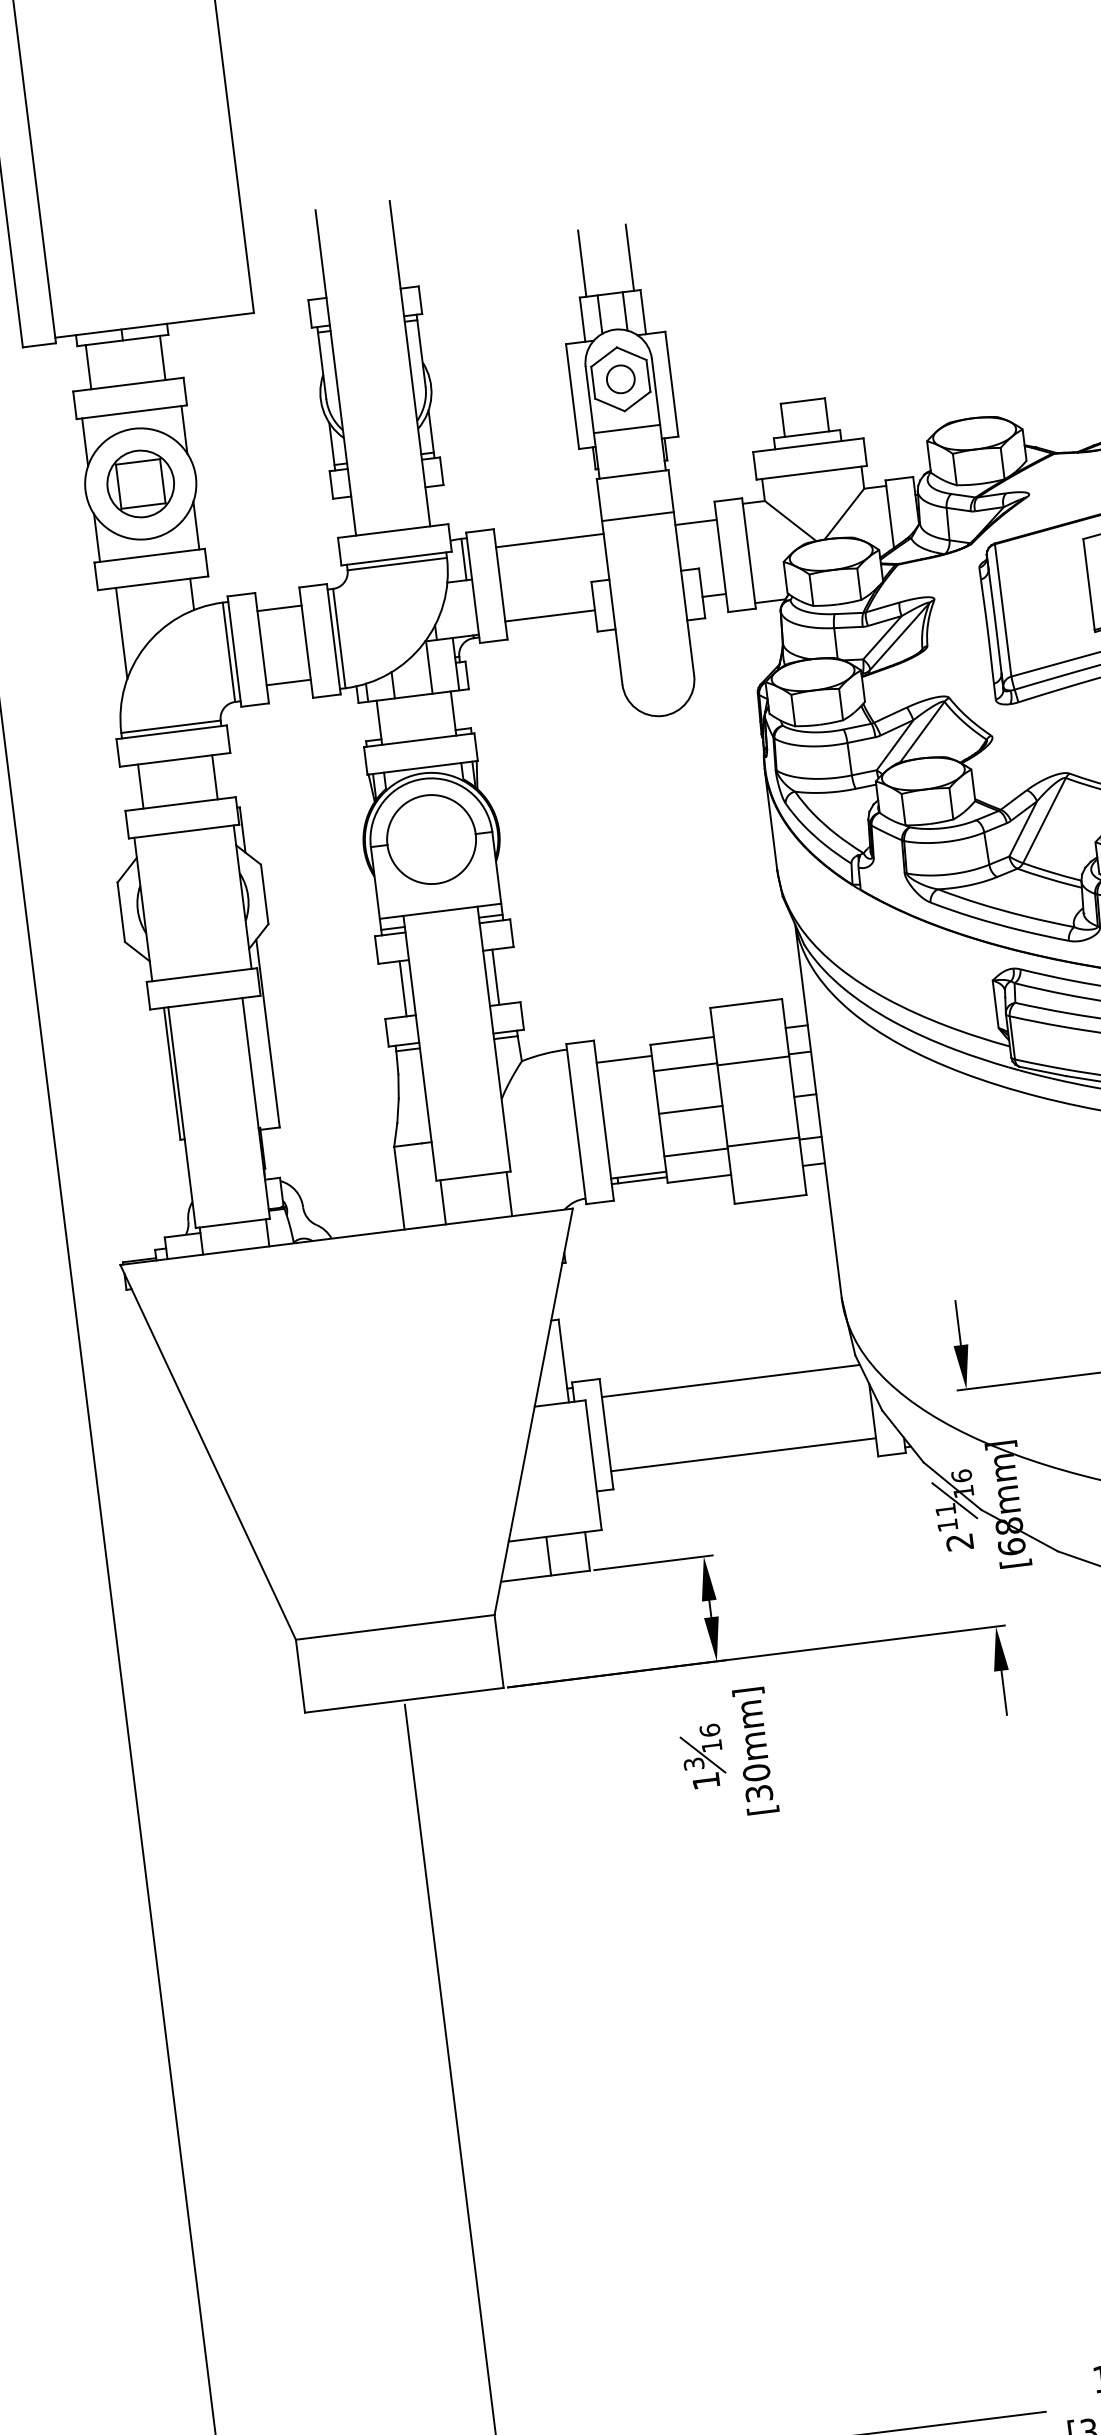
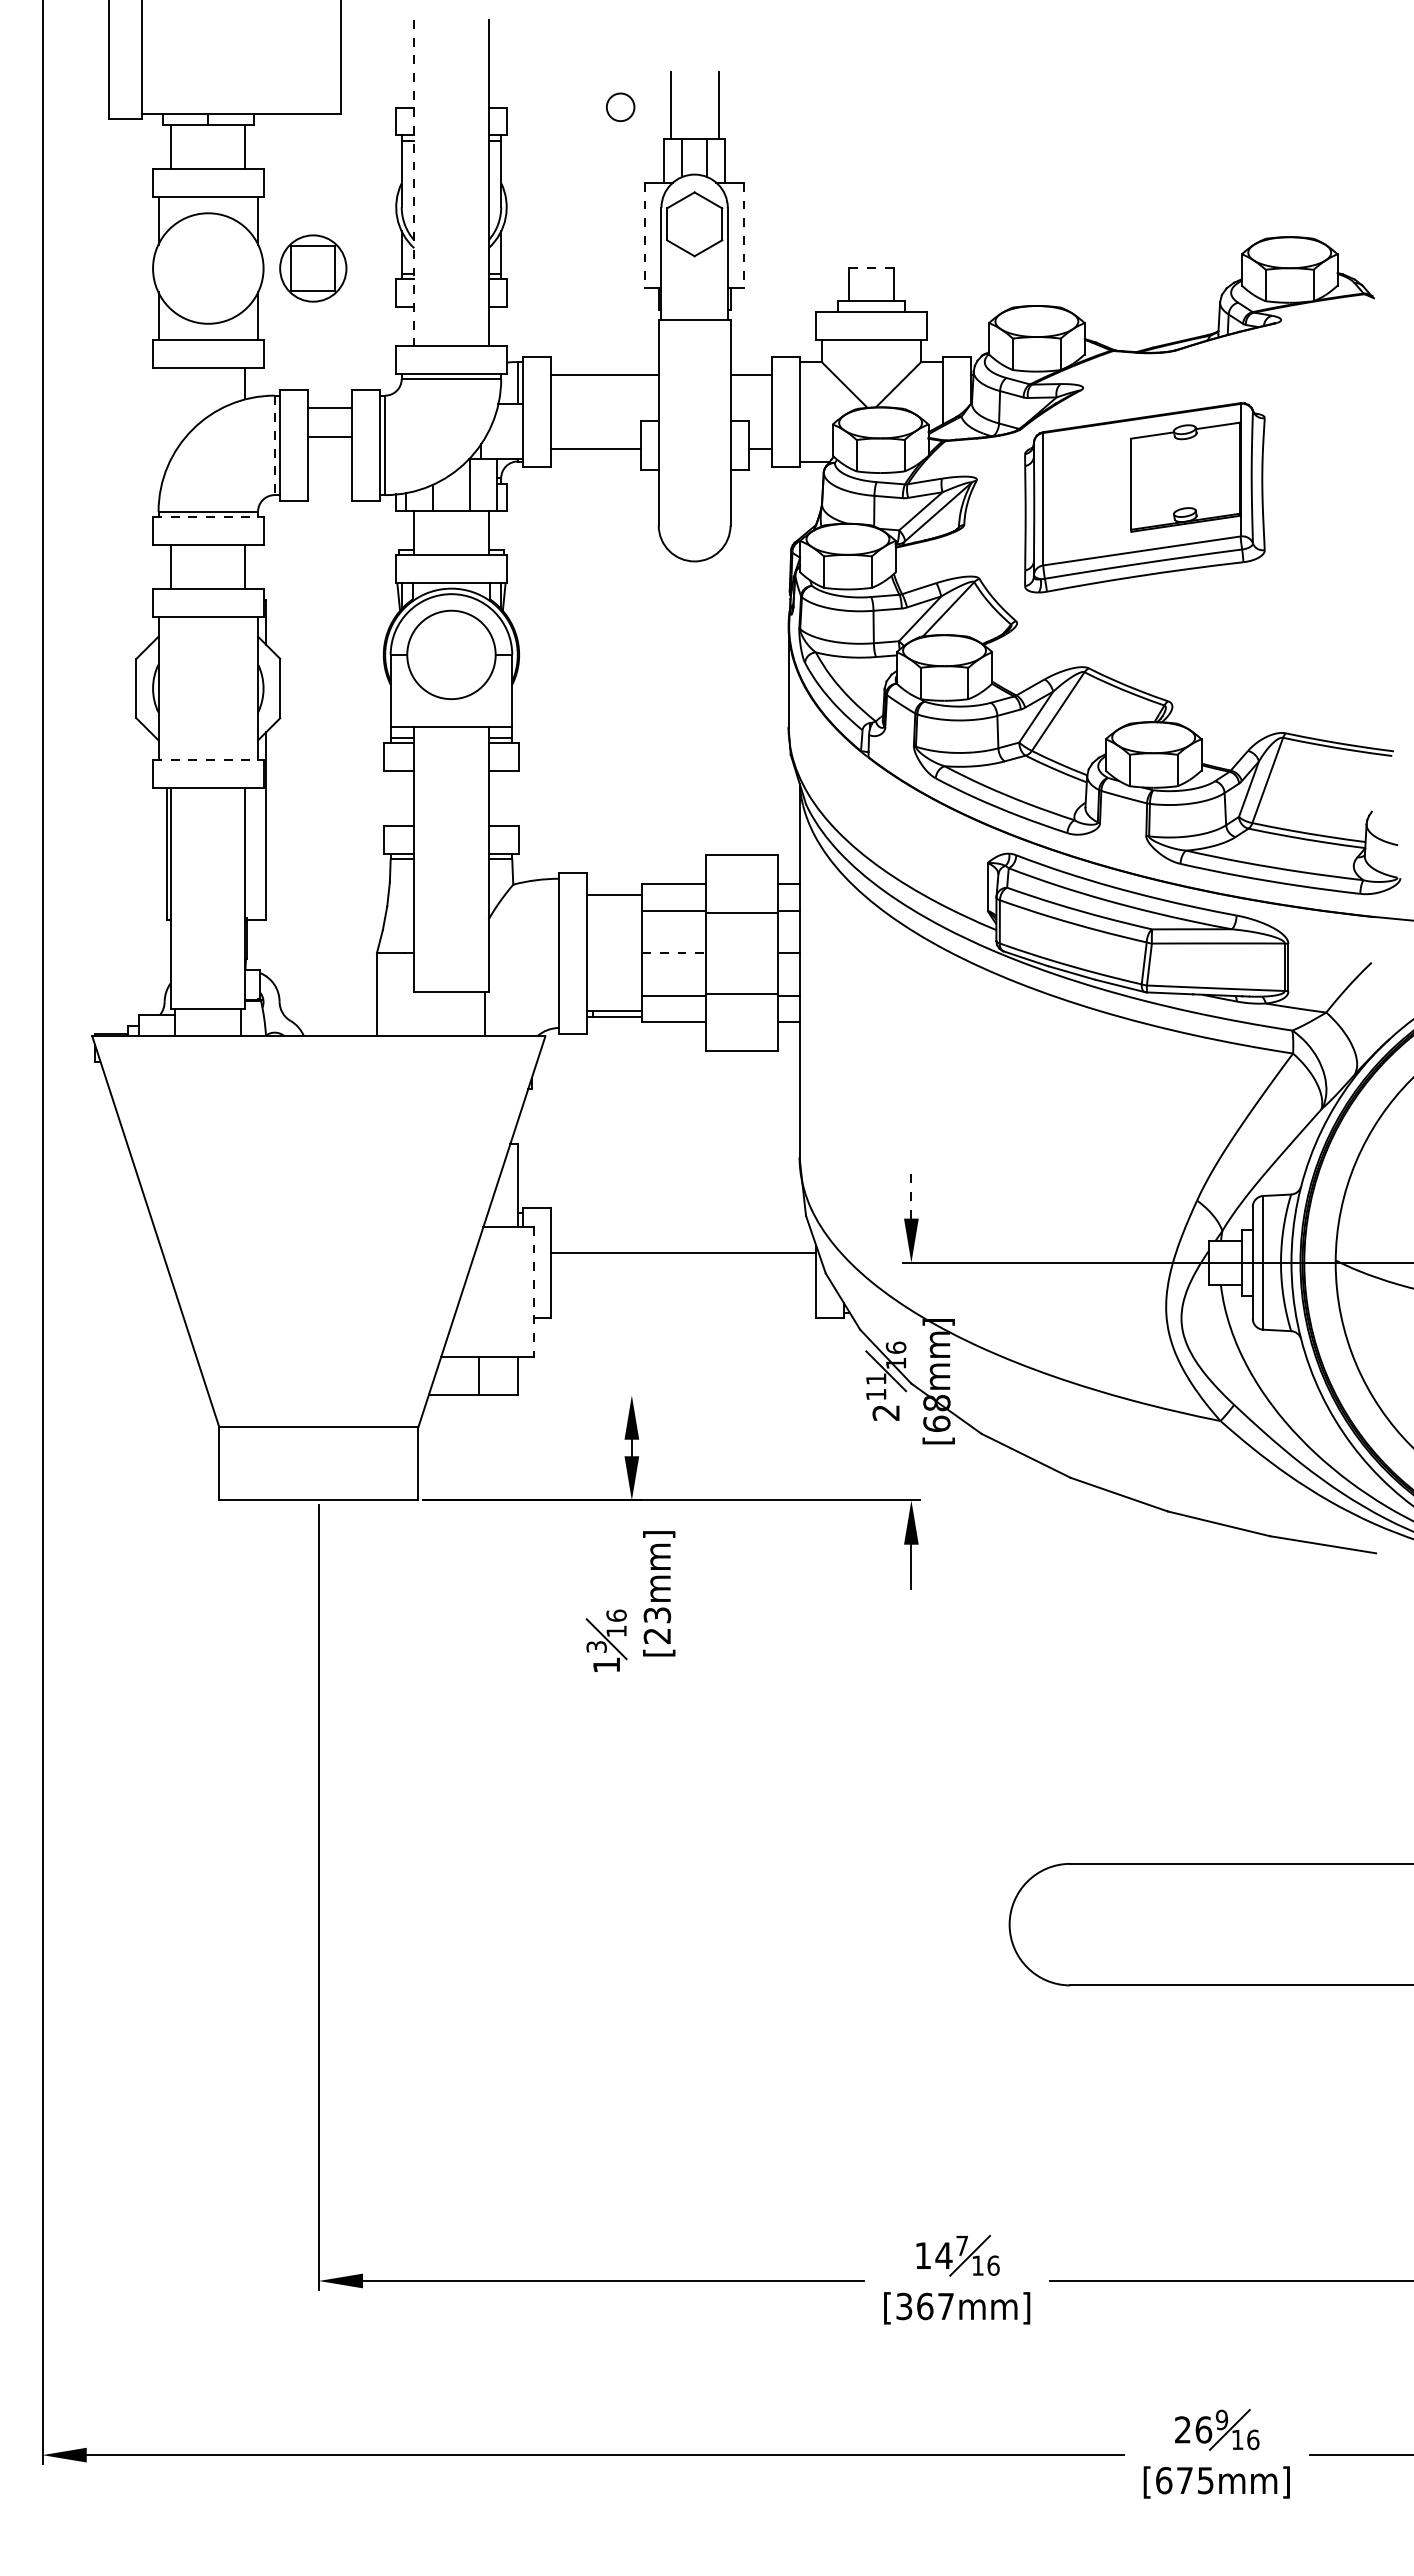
line: (335, 372) -> (414, 182), solid -> dashed
circle: (620, 378) -> (620, 106), moved
line: (672, 384) -> (744, 235), solid -> dashed
line: (572, 396) -> (644, 235), solid -> dashed
line: (802, 401) -> (871, 268), solid -> dashed
line: (626, 429) -> (694, 274), removed
part: (140, 483) -> (313, 268), moved
line: (637, 516) -> (694, 361), removed
line: (122, 633) -> (171, 413), removed
line: (228, 652) -> (274, 445), solid -> dashed
line: (288, 682) -> (329, 436), moved
line: (171, 732) -> (208, 517), solid -> dashed
line: (202, 975) -> (208, 760), solid -> dashed
line: (495, 977) -> (497, 798), removed
line: (403, 988) -> (405, 798), removed
line: (690, 1110) -> (673, 953), solid -> dashed
line: (443, 1202) -> (418, 1014), removed
line: (958, 1323) -> (911, 1196), solid -> dashed
line: (730, 1380) -> (679, 1225), removed
line: (743, 1454) -> (683, 1252), moved
line: (593, 1464) -> (534, 1291), solid -> dashed
line: (653, 1562) -> (581, 1395), removed
part: (703, 1756) -> (606, 1640), moved
text: (758, 1783) -> (657, 1625), [30mm] -> [23mm]

